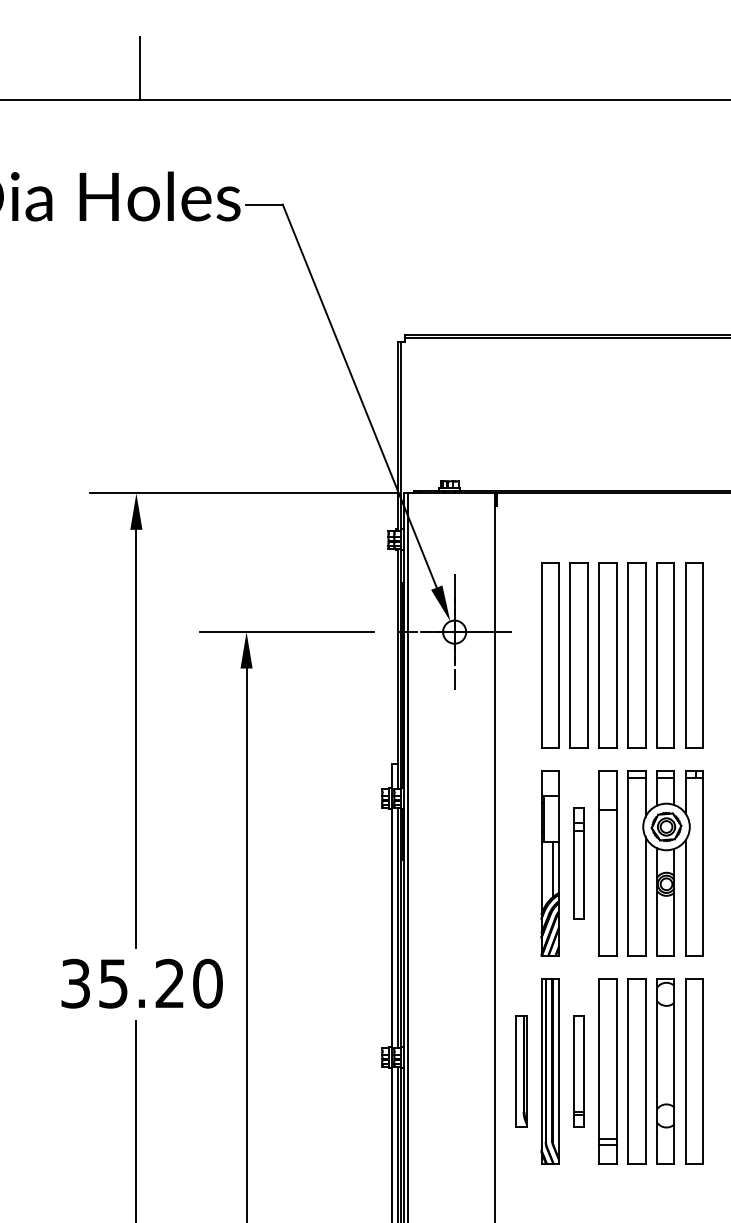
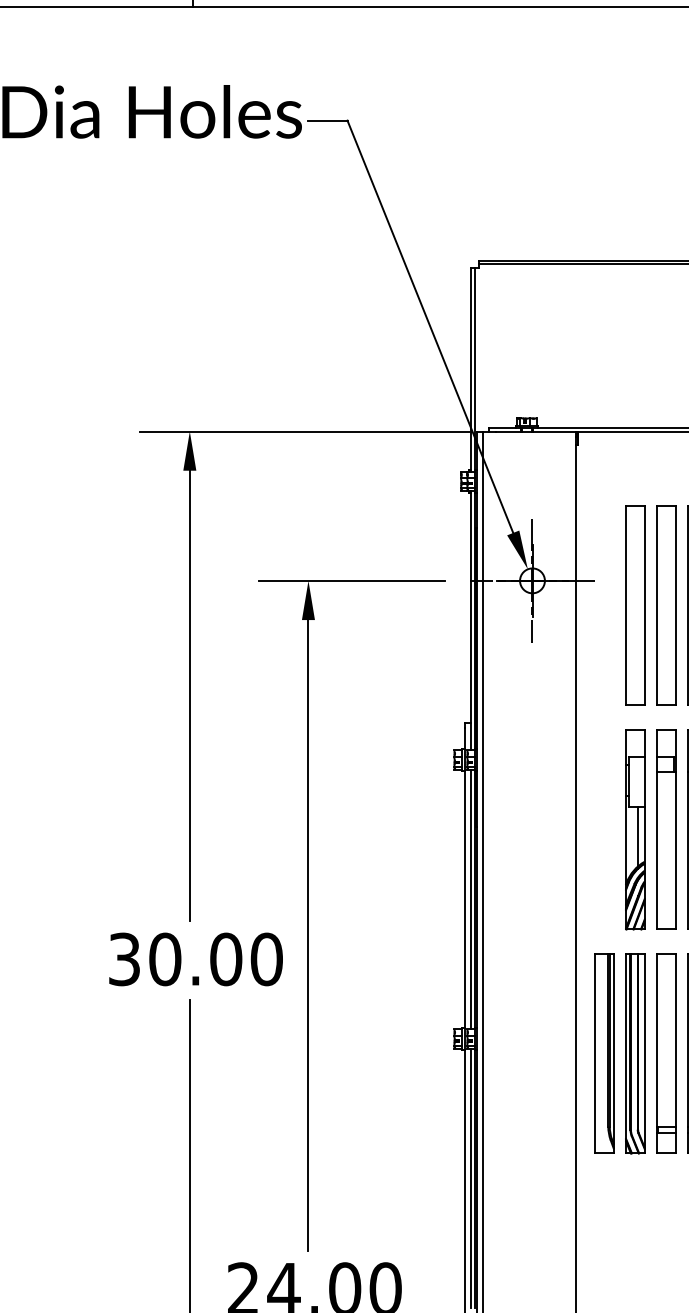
part: (578, 863) -> (665, 829), size x1.67
text: (141, 983) -> (195, 959), 35.20 -> 30.00
part: (521, 1071) -> (604, 1053), size x1.67
part: (578, 1071) -> (665, 1053), size x1.67

